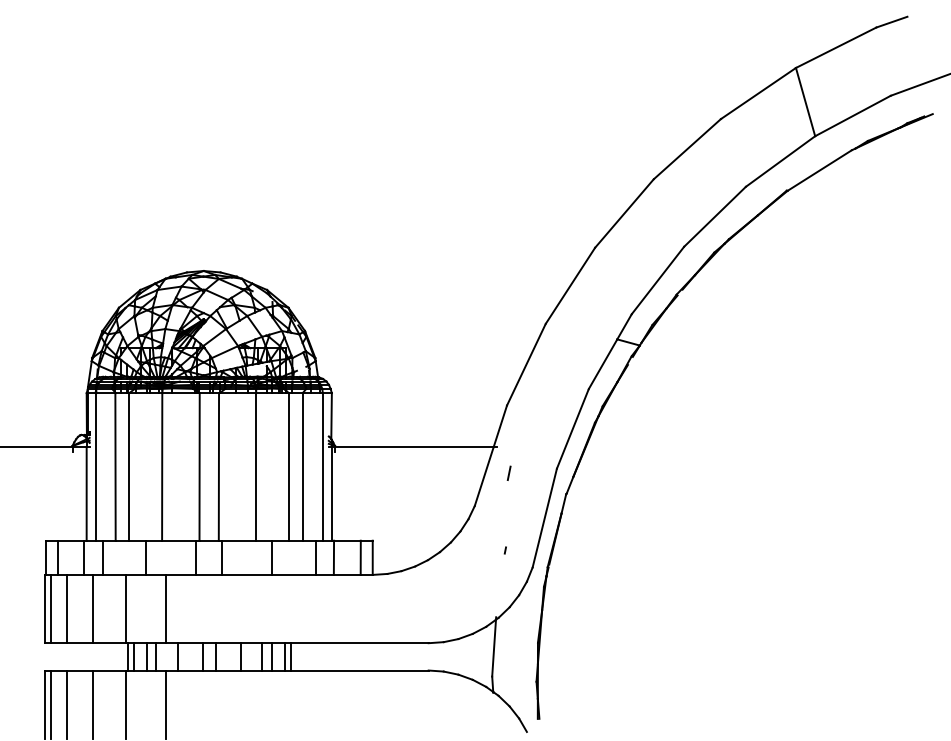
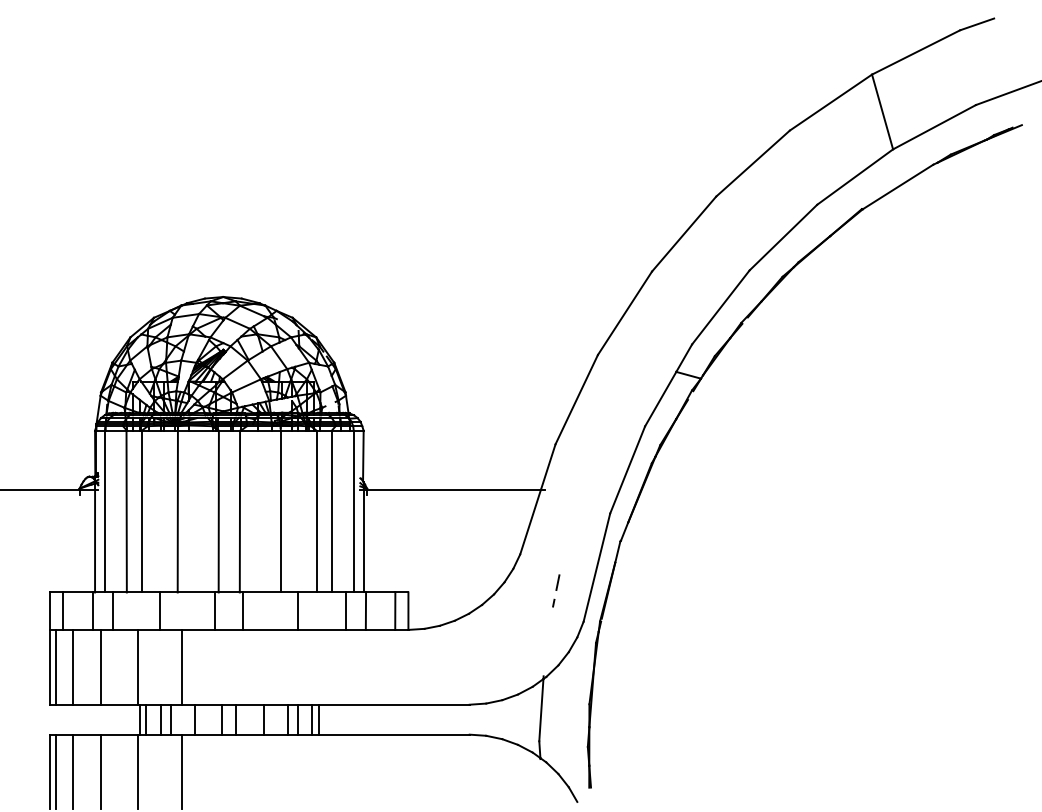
line: (508, 473) -> (557, 582), moved

